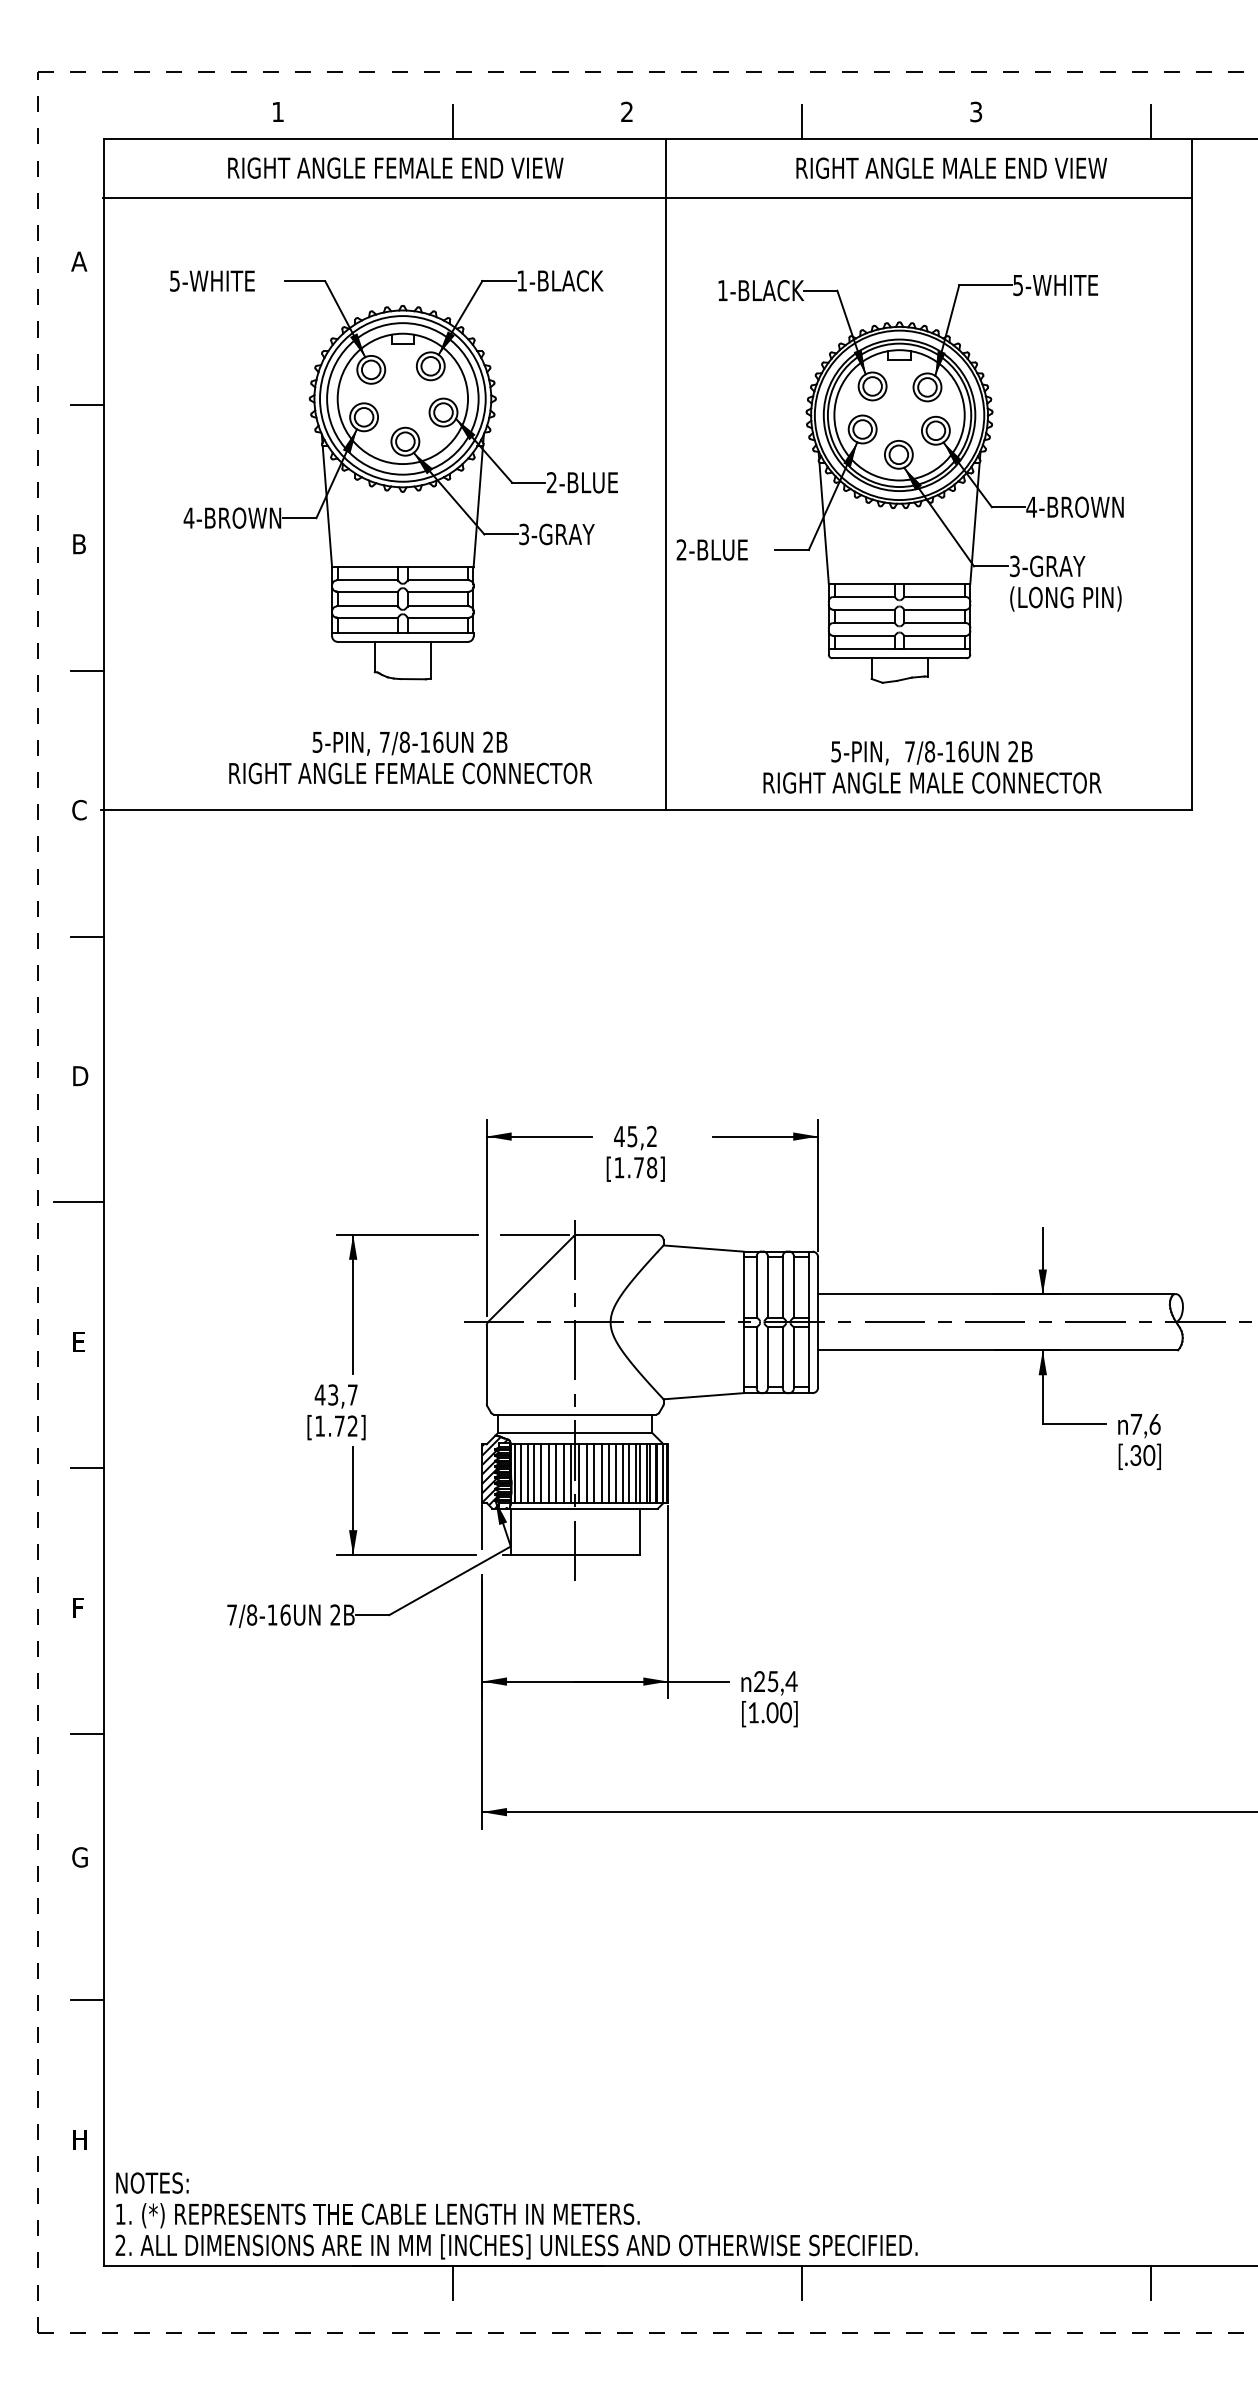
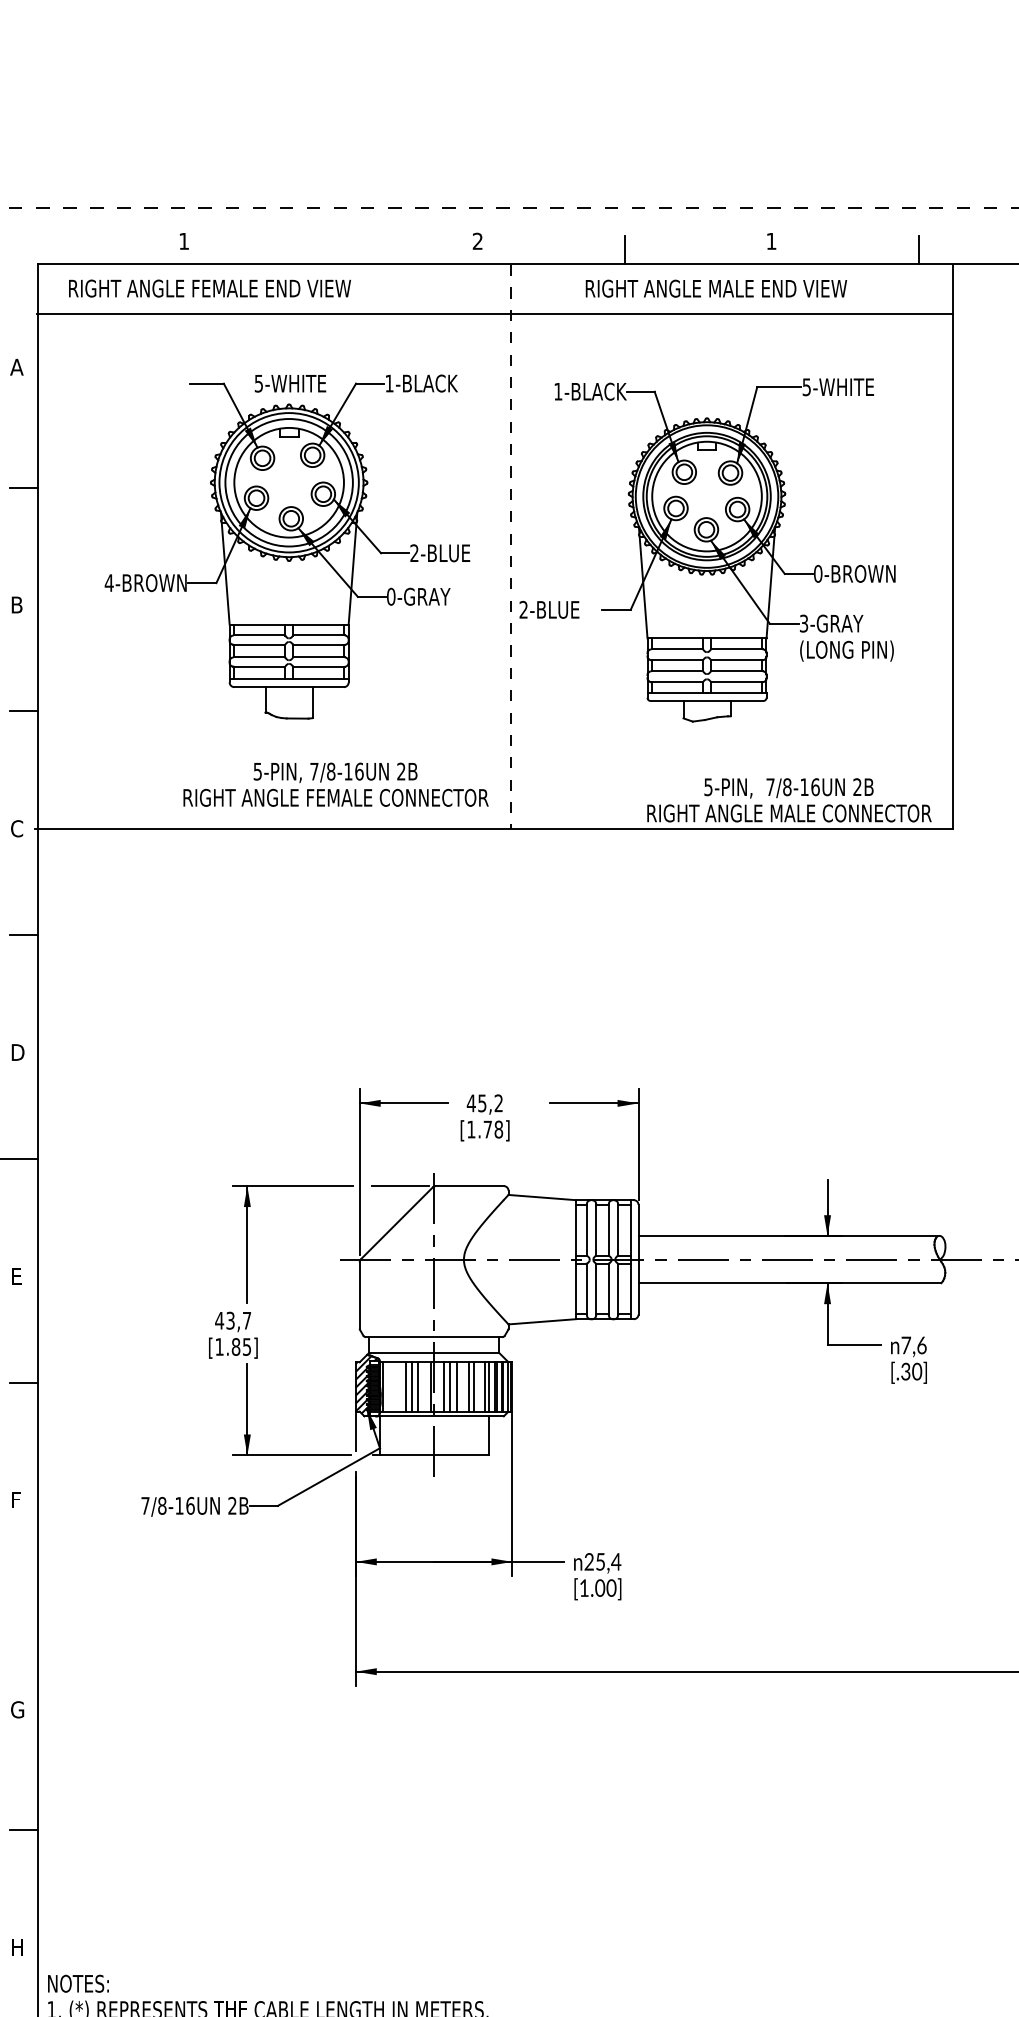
text: (976, 111) -> (771, 240), 3 -> 1
line: (453, 121) -> (331, 249), removed
text: (395, 167) -> (209, 288), moved
text: (951, 167) -> (716, 288), moved
text: (212, 280) -> (290, 383), moved
line: (666, 475) -> (510, 547), solid -> dashed
text: (1031, 506) -> (818, 573), 4-BROWN -> 0-BROWN
text: (524, 534) -> (391, 596), 3-GRAY -> 0-GRAY
text: (410, 757) -> (335, 784), moved
text: (932, 767) -> (789, 800), moved
text: (345, 1425) -> (240, 1346), [1.72] -> [1.85]
line: (521, 1473) -> (388, 1386), removed
line: (527, 1473) -> (394, 1386), removed
line: (534, 1473) -> (399, 1386), removed
line: (563, 1473) -> (424, 1386), removed
line: (579, 1473) -> (437, 1386), removed
line: (608, 1473) -> (462, 1386), removed
line: (629, 1473) -> (479, 1386), removed
line: (87, 1734) -> (23, 1606), removed

